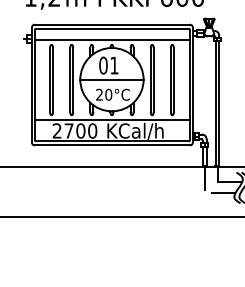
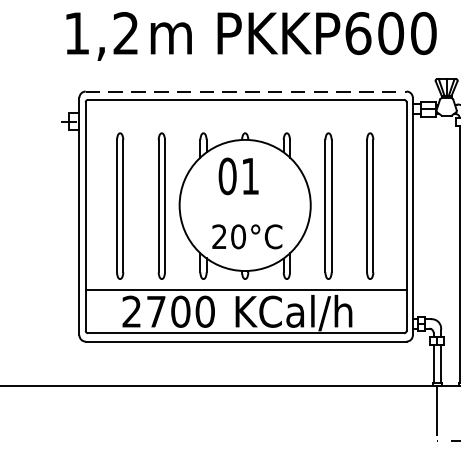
line: (112, 24) -> (246, 91), solid -> dashed
line: (111, 39) -> (244, 122), removed
line: (111, 80) -> (244, 207), removed

